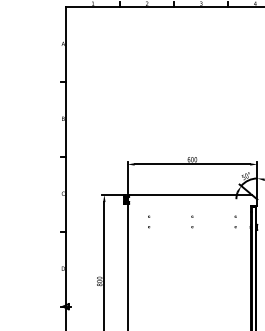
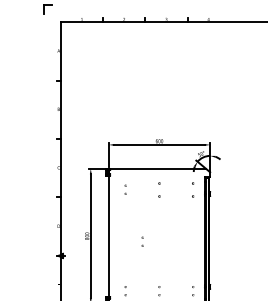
part: (192, 221) -> (159, 189), size x1.6
part: (236, 221) -> (193, 189), size x1.6
part: (170, 288) -> (142, 241), added

